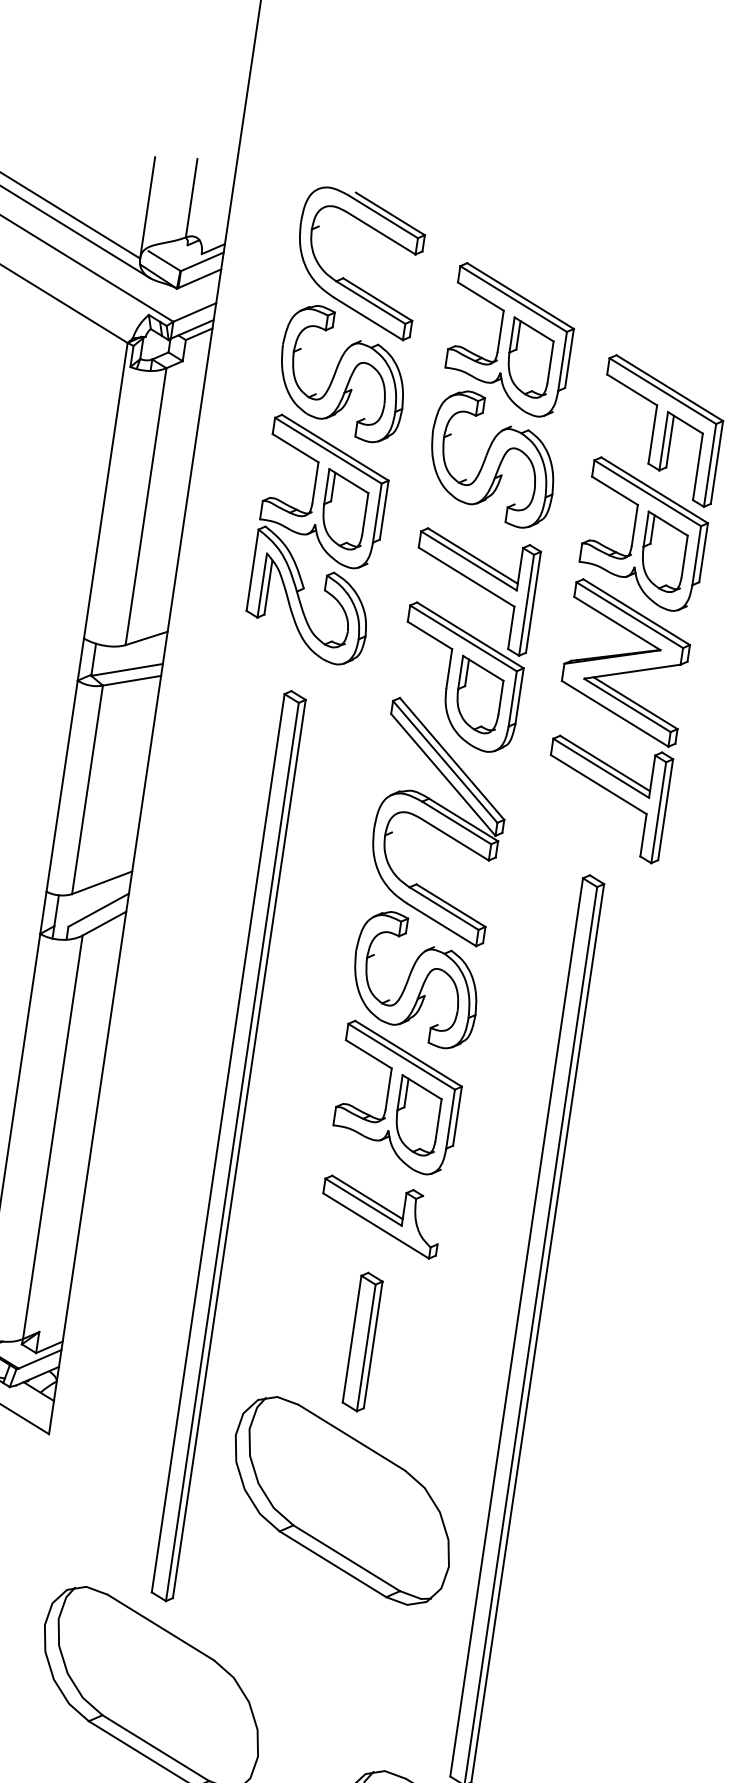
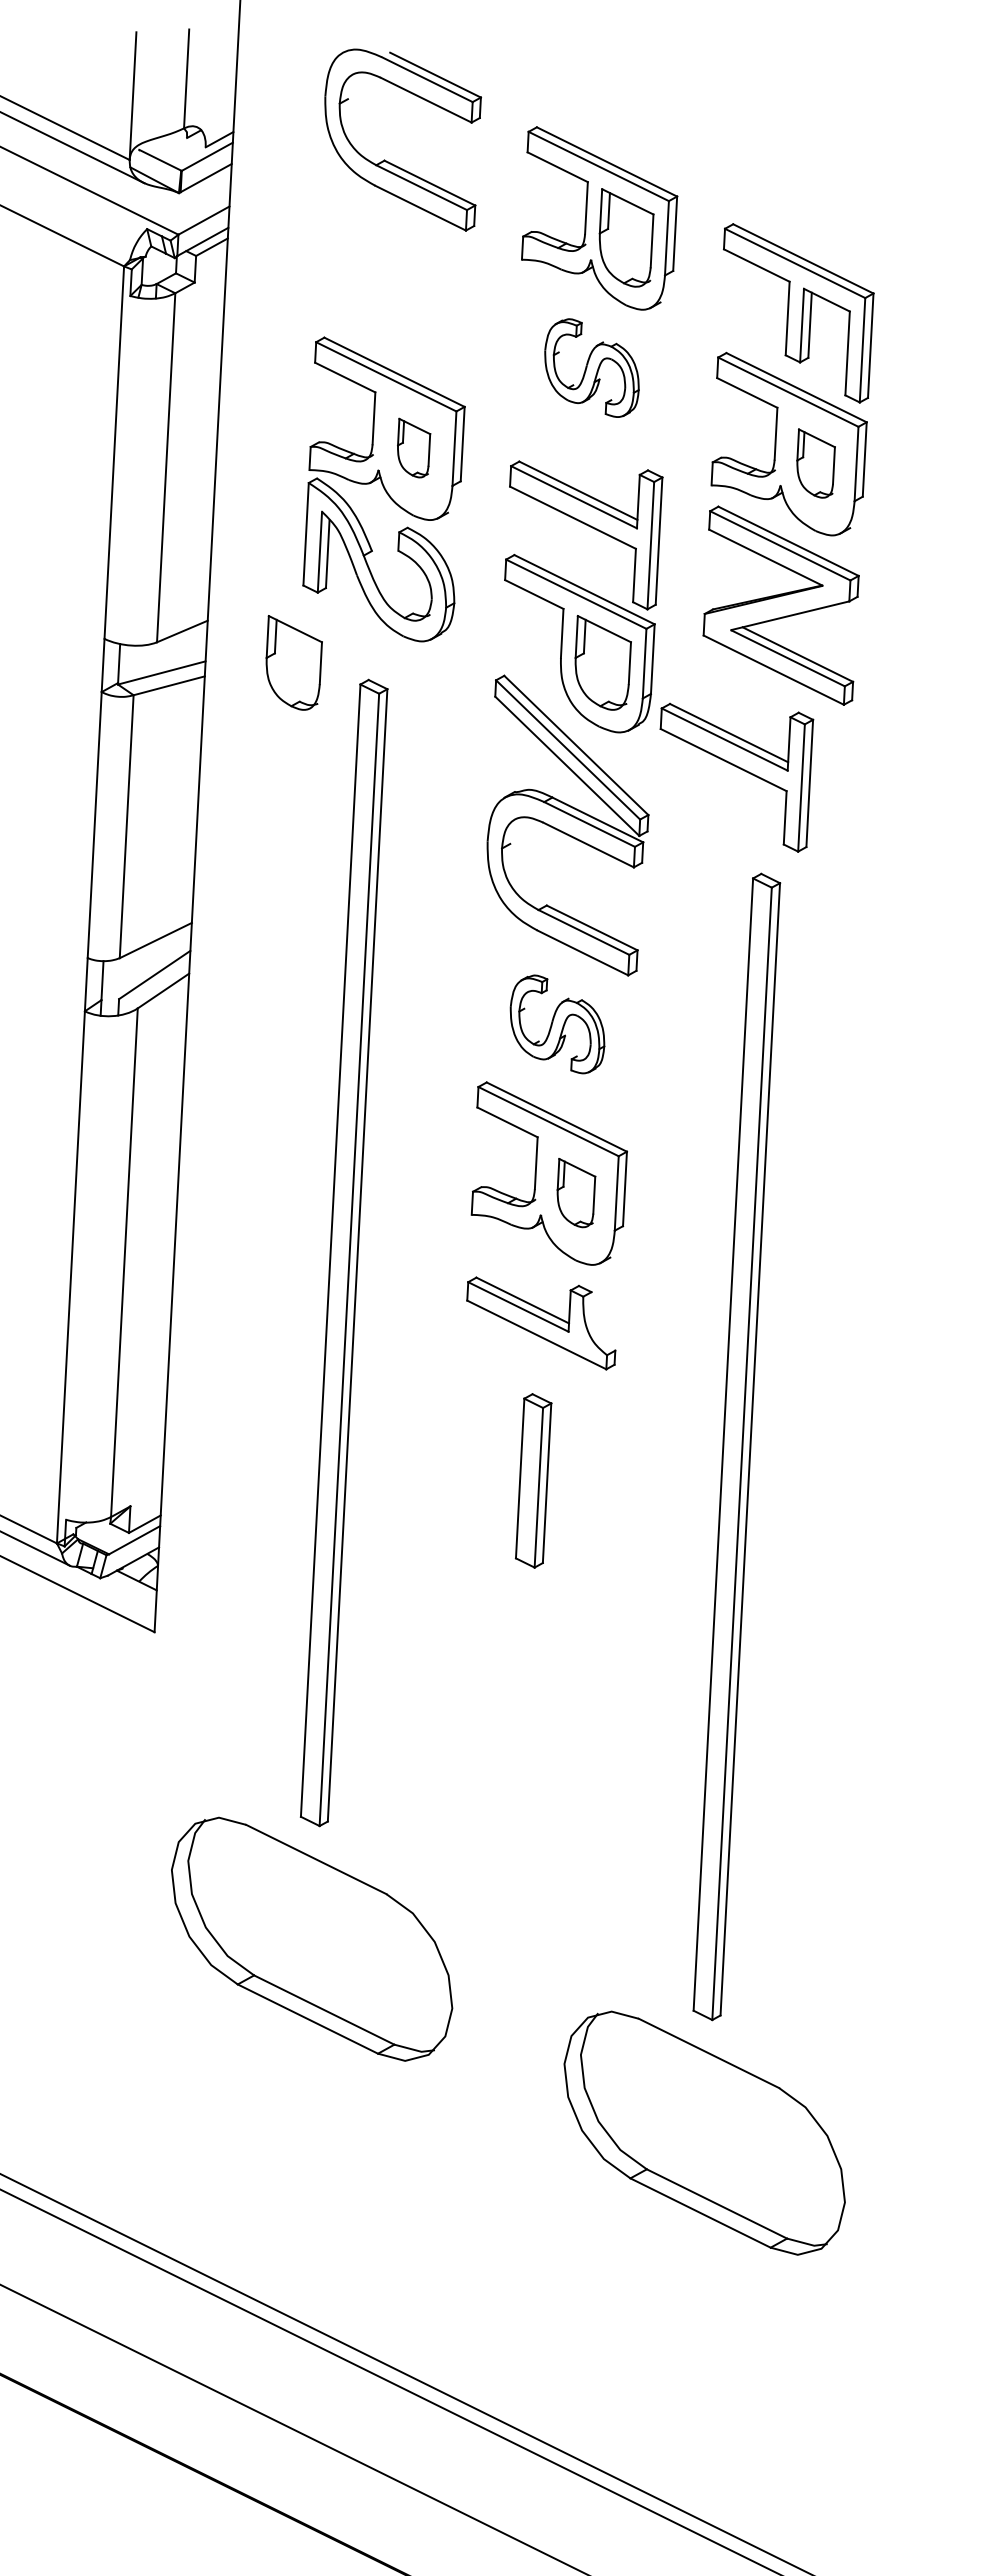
part: (343, 373) -> (395, 279), removed
part: (492, 458) -> (591, 367), size x0.6
part: (344, 509) -> (413, 447), size x0.6
part: (664, 552) -> (815, 463), size x0.7
part: (232, 671) -> (293, 662), added
part: (611, 793) -> (740, 769), moved
part: (416, 980) -> (557, 1024), size x0.6
part: (418, 1115) -> (576, 1192), size x0.7
part: (342, 1500) -> (527, 1680), removed

